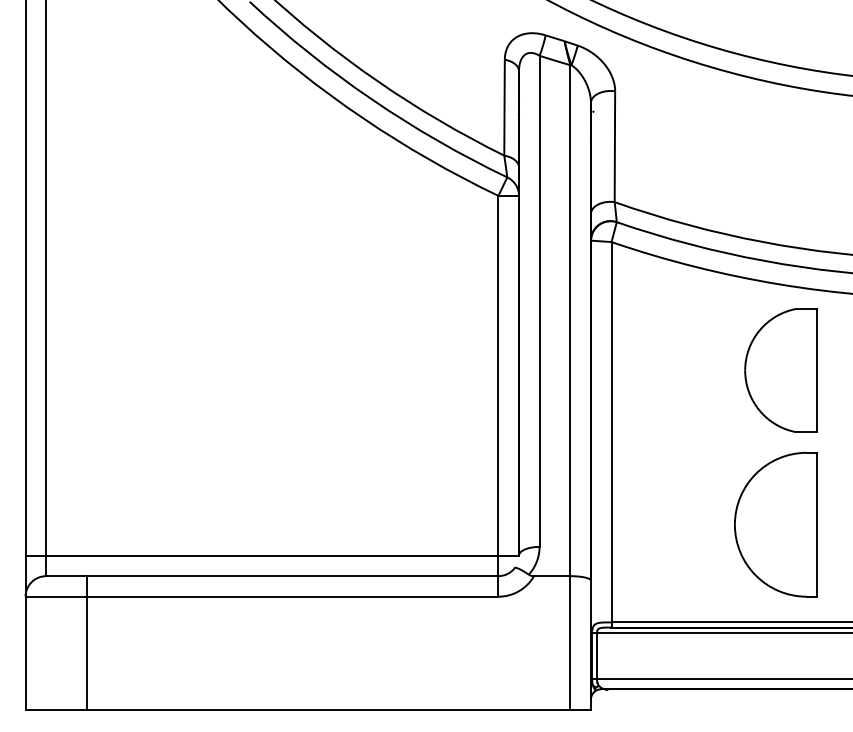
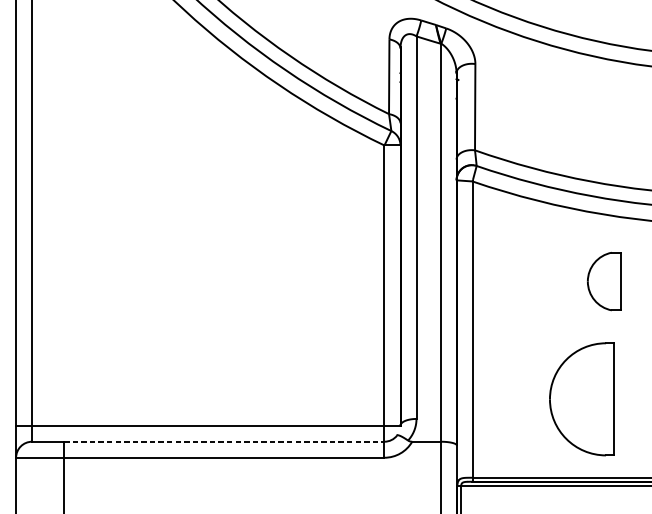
part: (780, 370) -> (604, 281), size x0.6
part: (775, 524) -> (581, 399), moved
line: (292, 576) -> (224, 441), solid -> dashed

